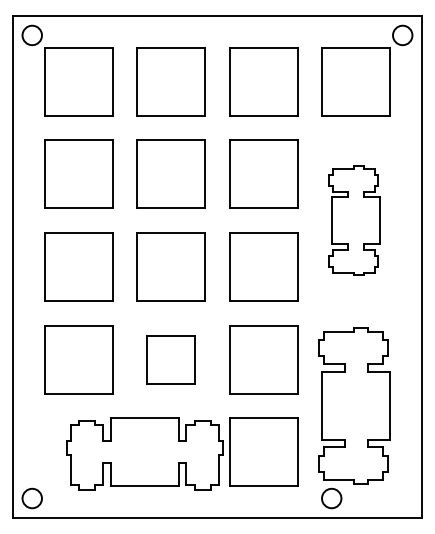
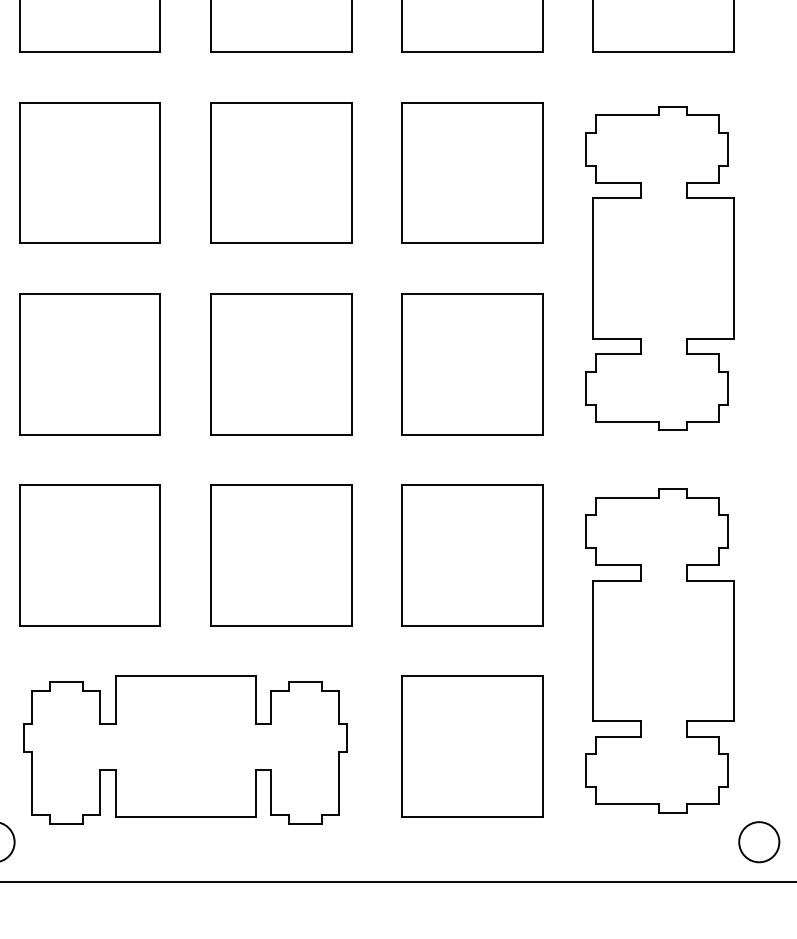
part: (354, 220) -> (659, 268), size x1.43
part: (170, 359) -> (279, 555), size x1.43
part: (144, 453) -> (184, 749), moved
circle: (331, 498) -> (758, 842), moved

